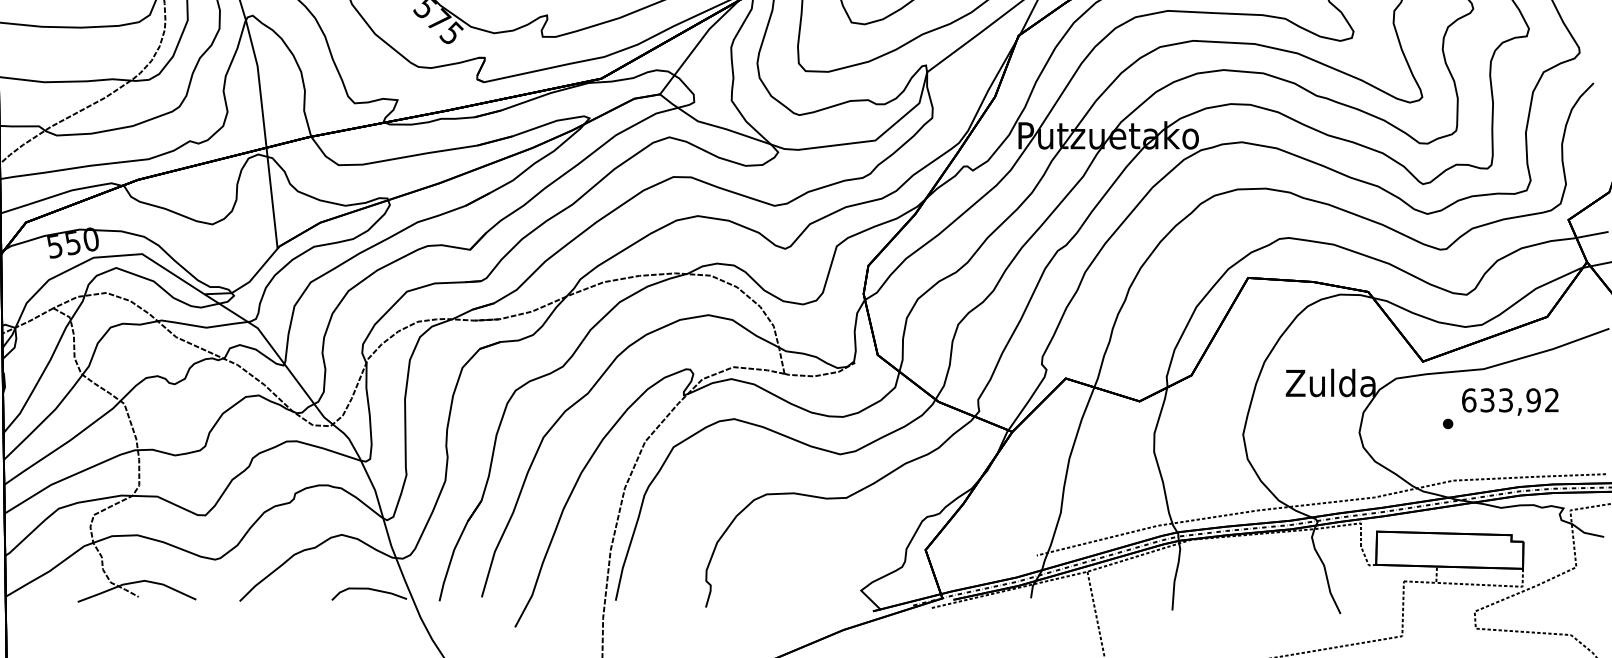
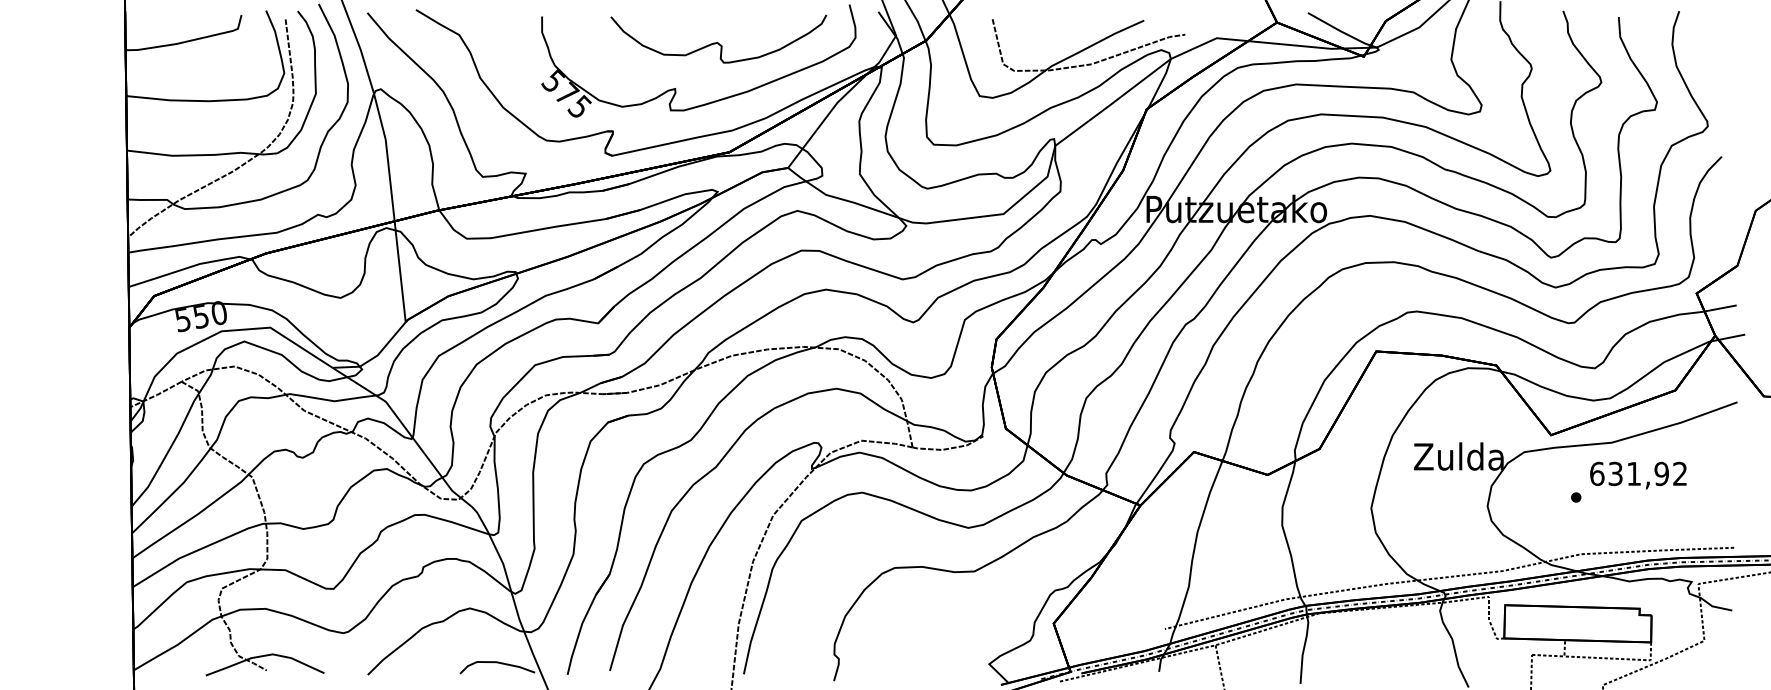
text: (1505, 399) -> (1633, 473), 633,92 -> 631,92

